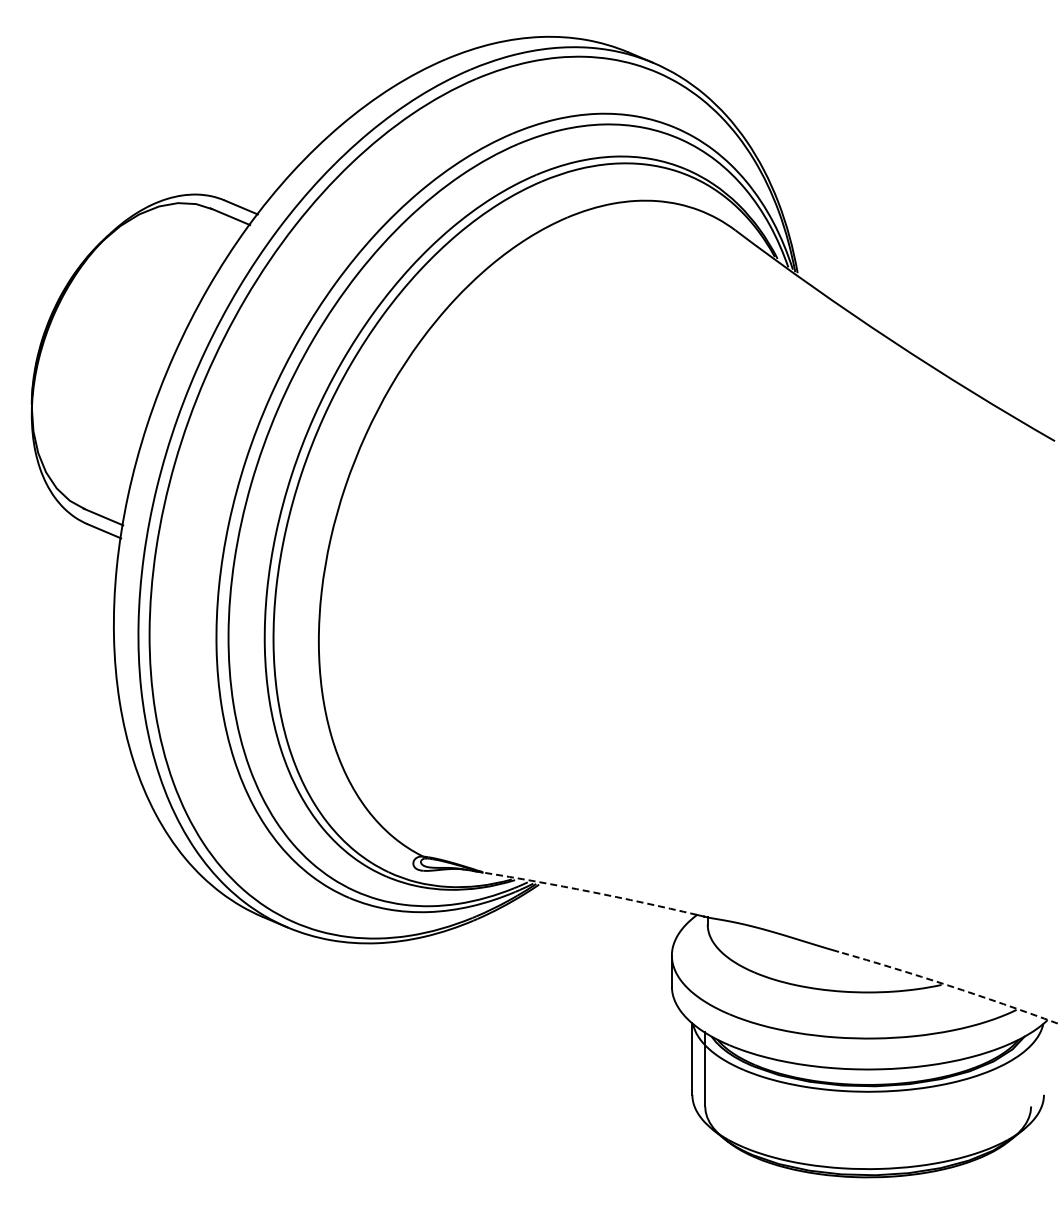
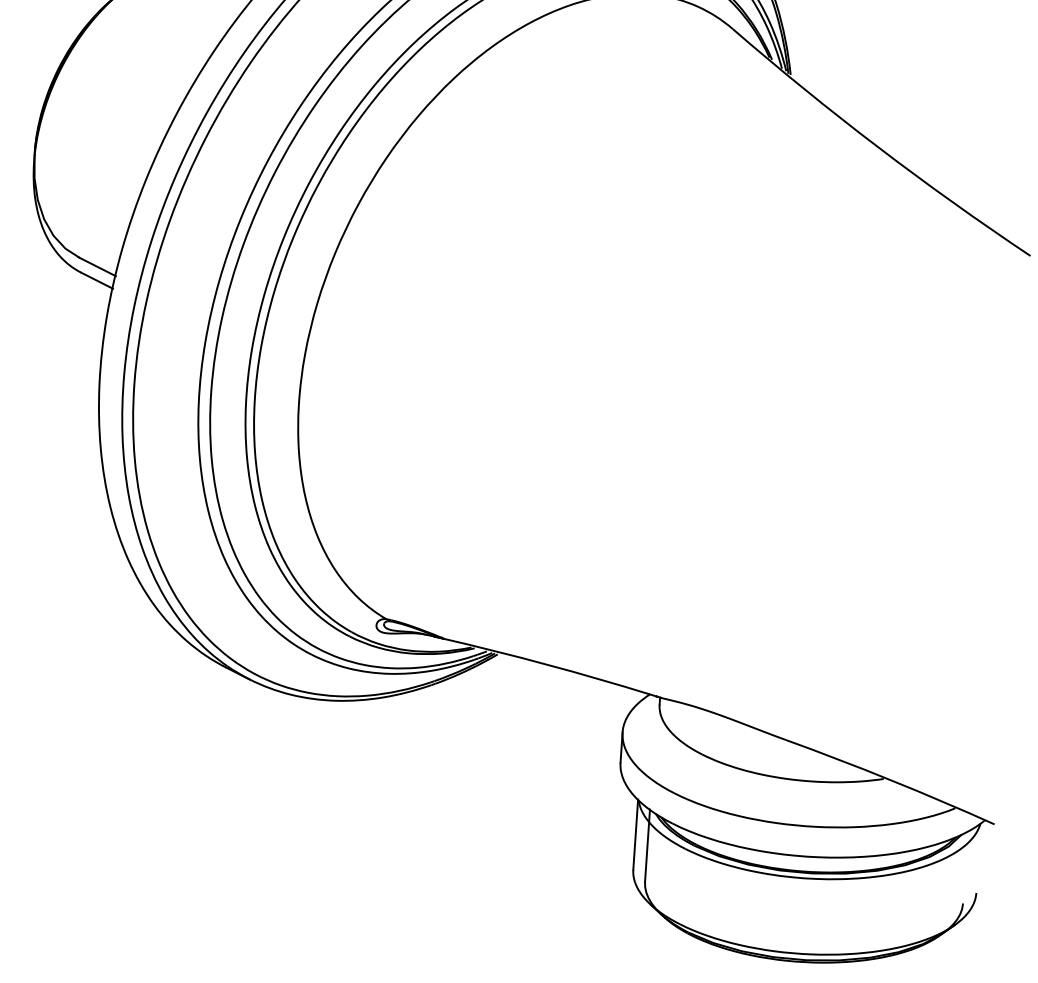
arc: (590, 891) -> (547, 664), dashed -> solid
arc: (949, 985) -> (891, 780), dashed -> solid

